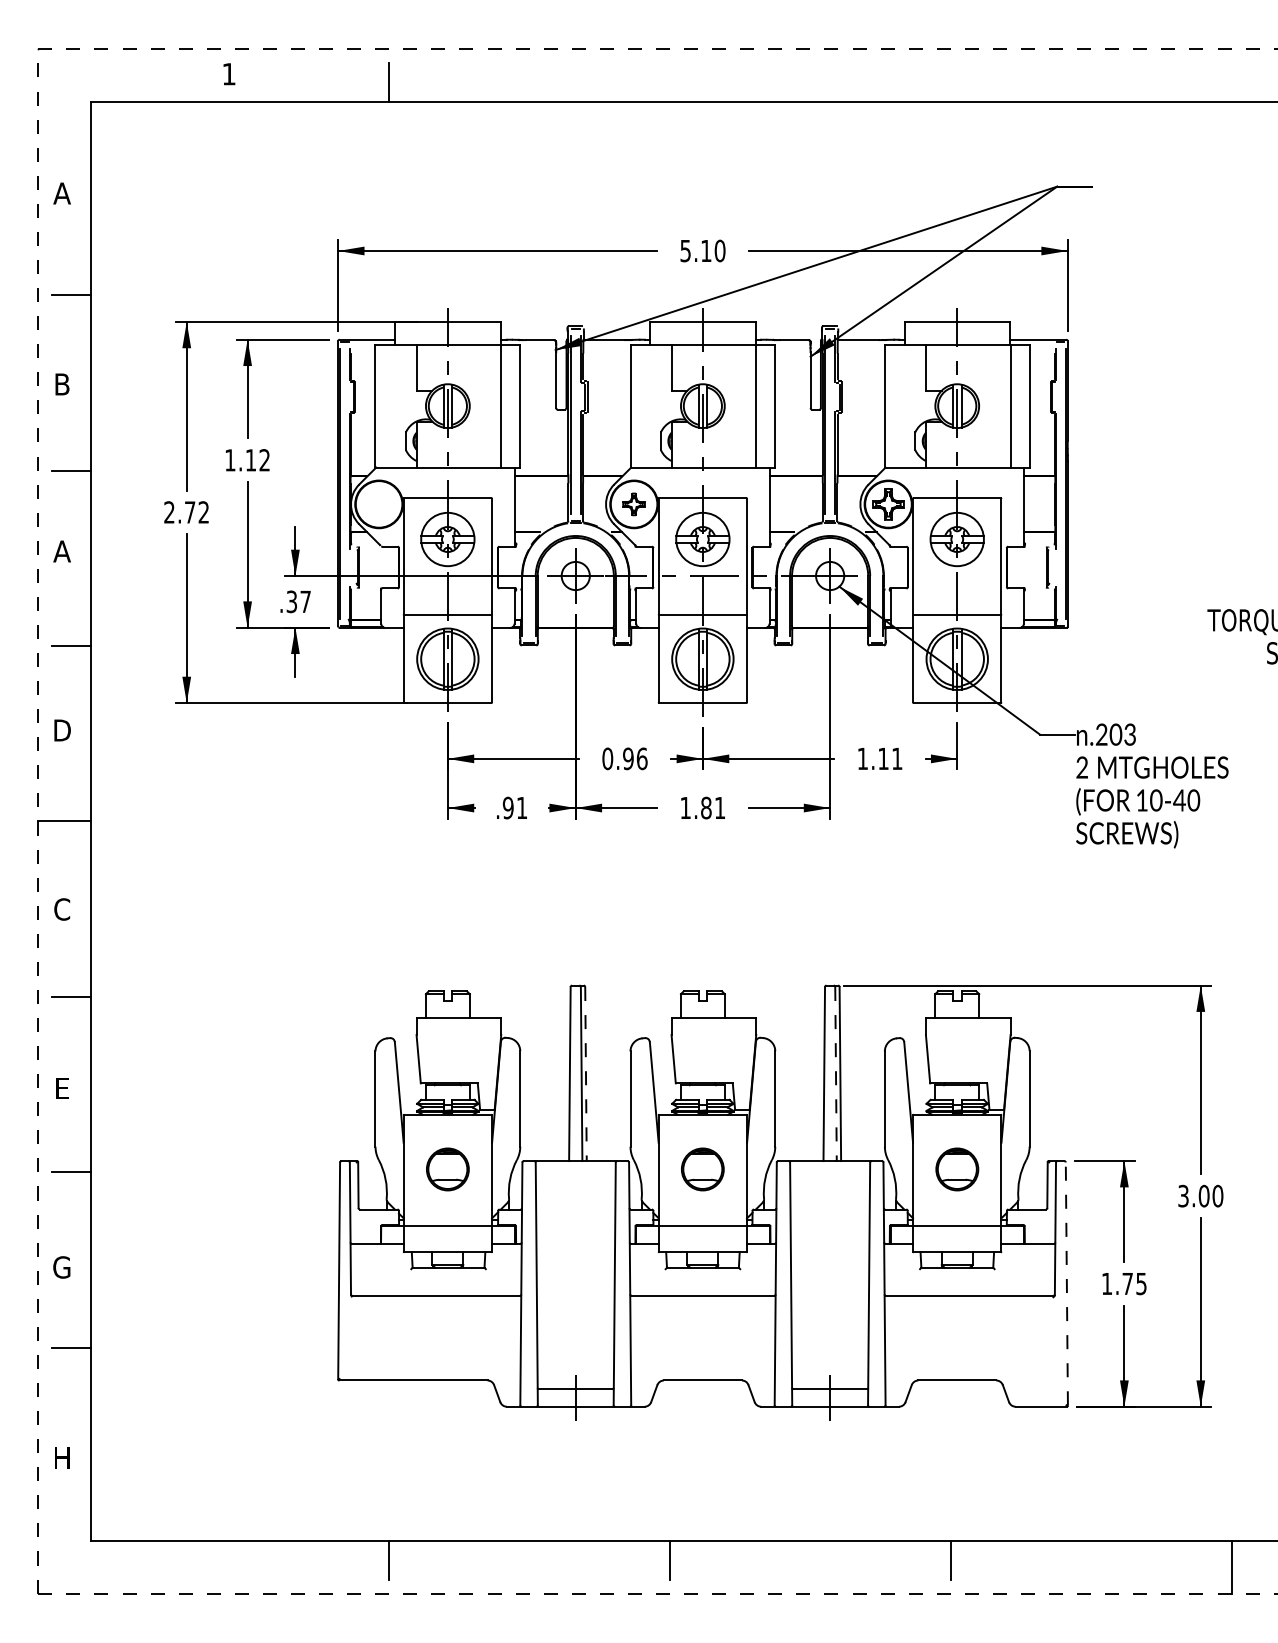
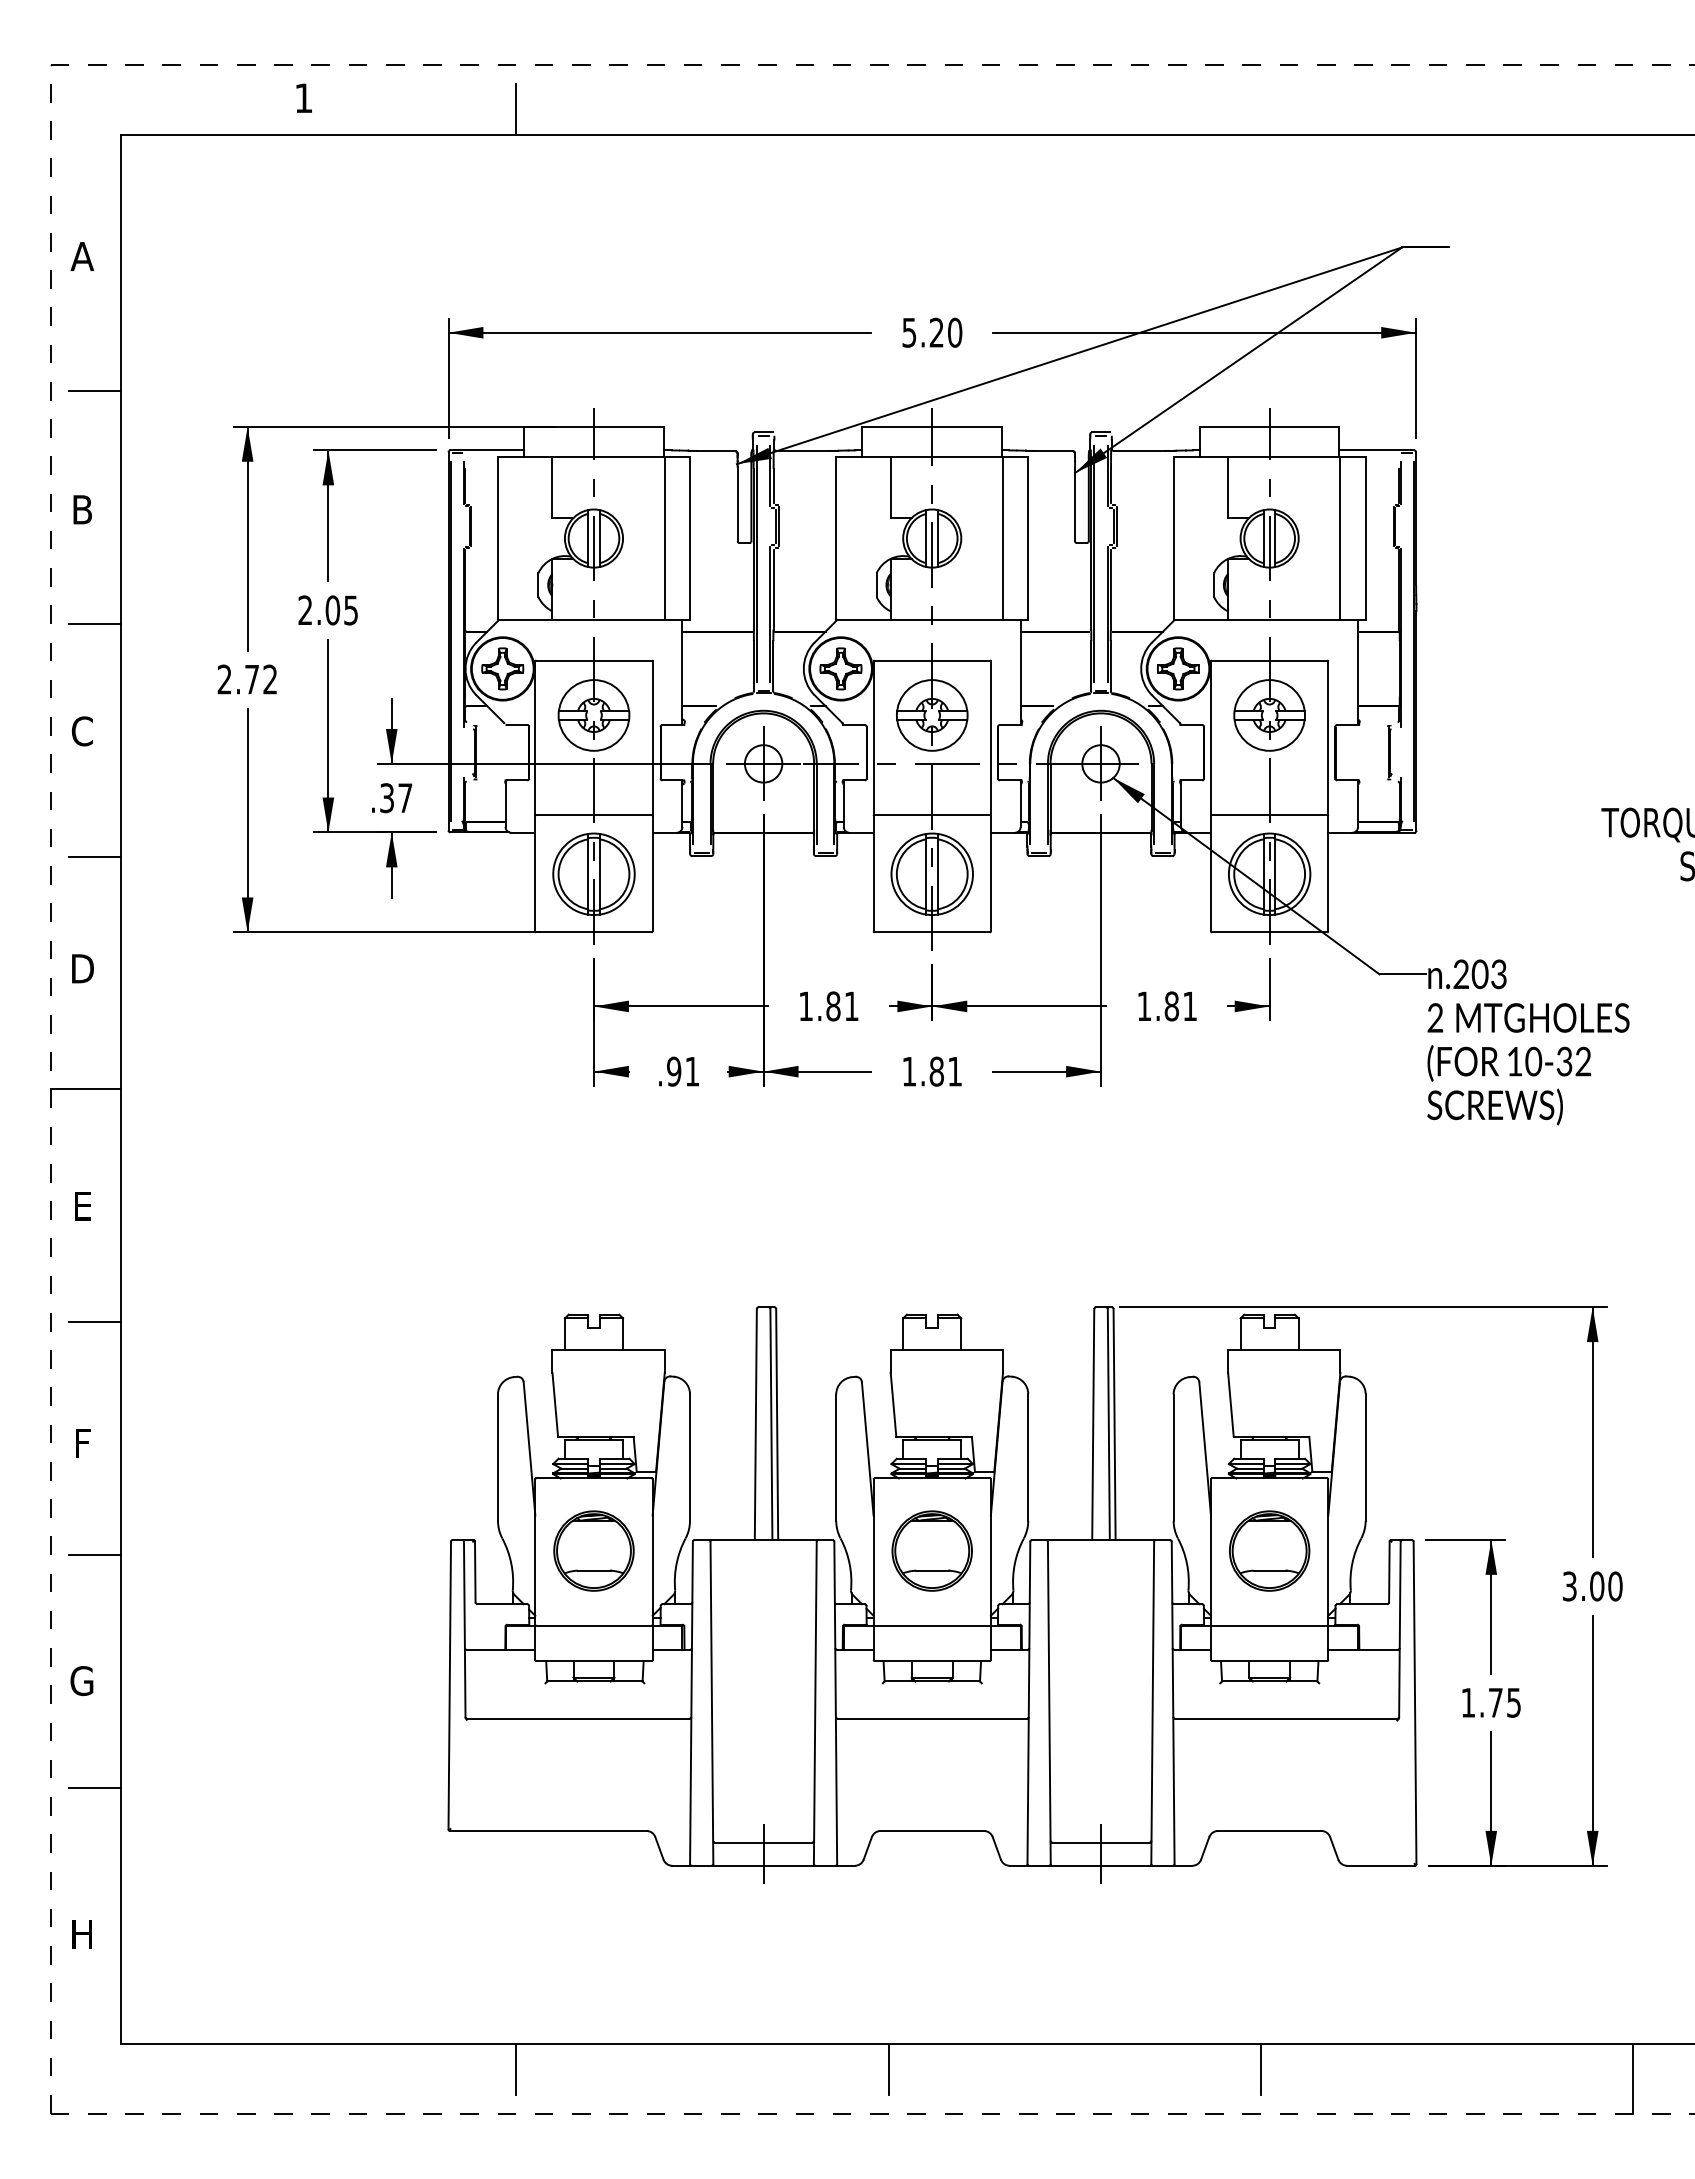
text: (706, 250) -> (936, 332), 5.10 -> 5.20
text: (246, 460) -> (327, 610), 1.12 -> 2.05
part: (378, 504) -> (502, 668), added
part: (633, 504) -> (840, 668), size x1.43
text: (62, 551) -> (82, 731), A -> C
text: (625, 758) -> (829, 1006), 0.96 -> 1.81
text: (883, 758) -> (1171, 1006), 1.11 -> 1.81
text: (1186, 800) -> (1573, 1061), 10-40 -> 10-32
text: (61, 909) -> (81, 1206), C -> E
line: (586, 1074) -> (777, 1424), dashed -> solid
line: (835, 1074) -> (1108, 1424), dashed -> solid
text: (62, 1088) -> (82, 1443), E -> F
part: (447, 1169) -> (593, 1550), size x1.43
part: (702, 1169) -> (931, 1550), size x1.43
part: (957, 1169) -> (1269, 1550), size x1.43
line: (1067, 1283) -> (1415, 1702), dashed -> solid

